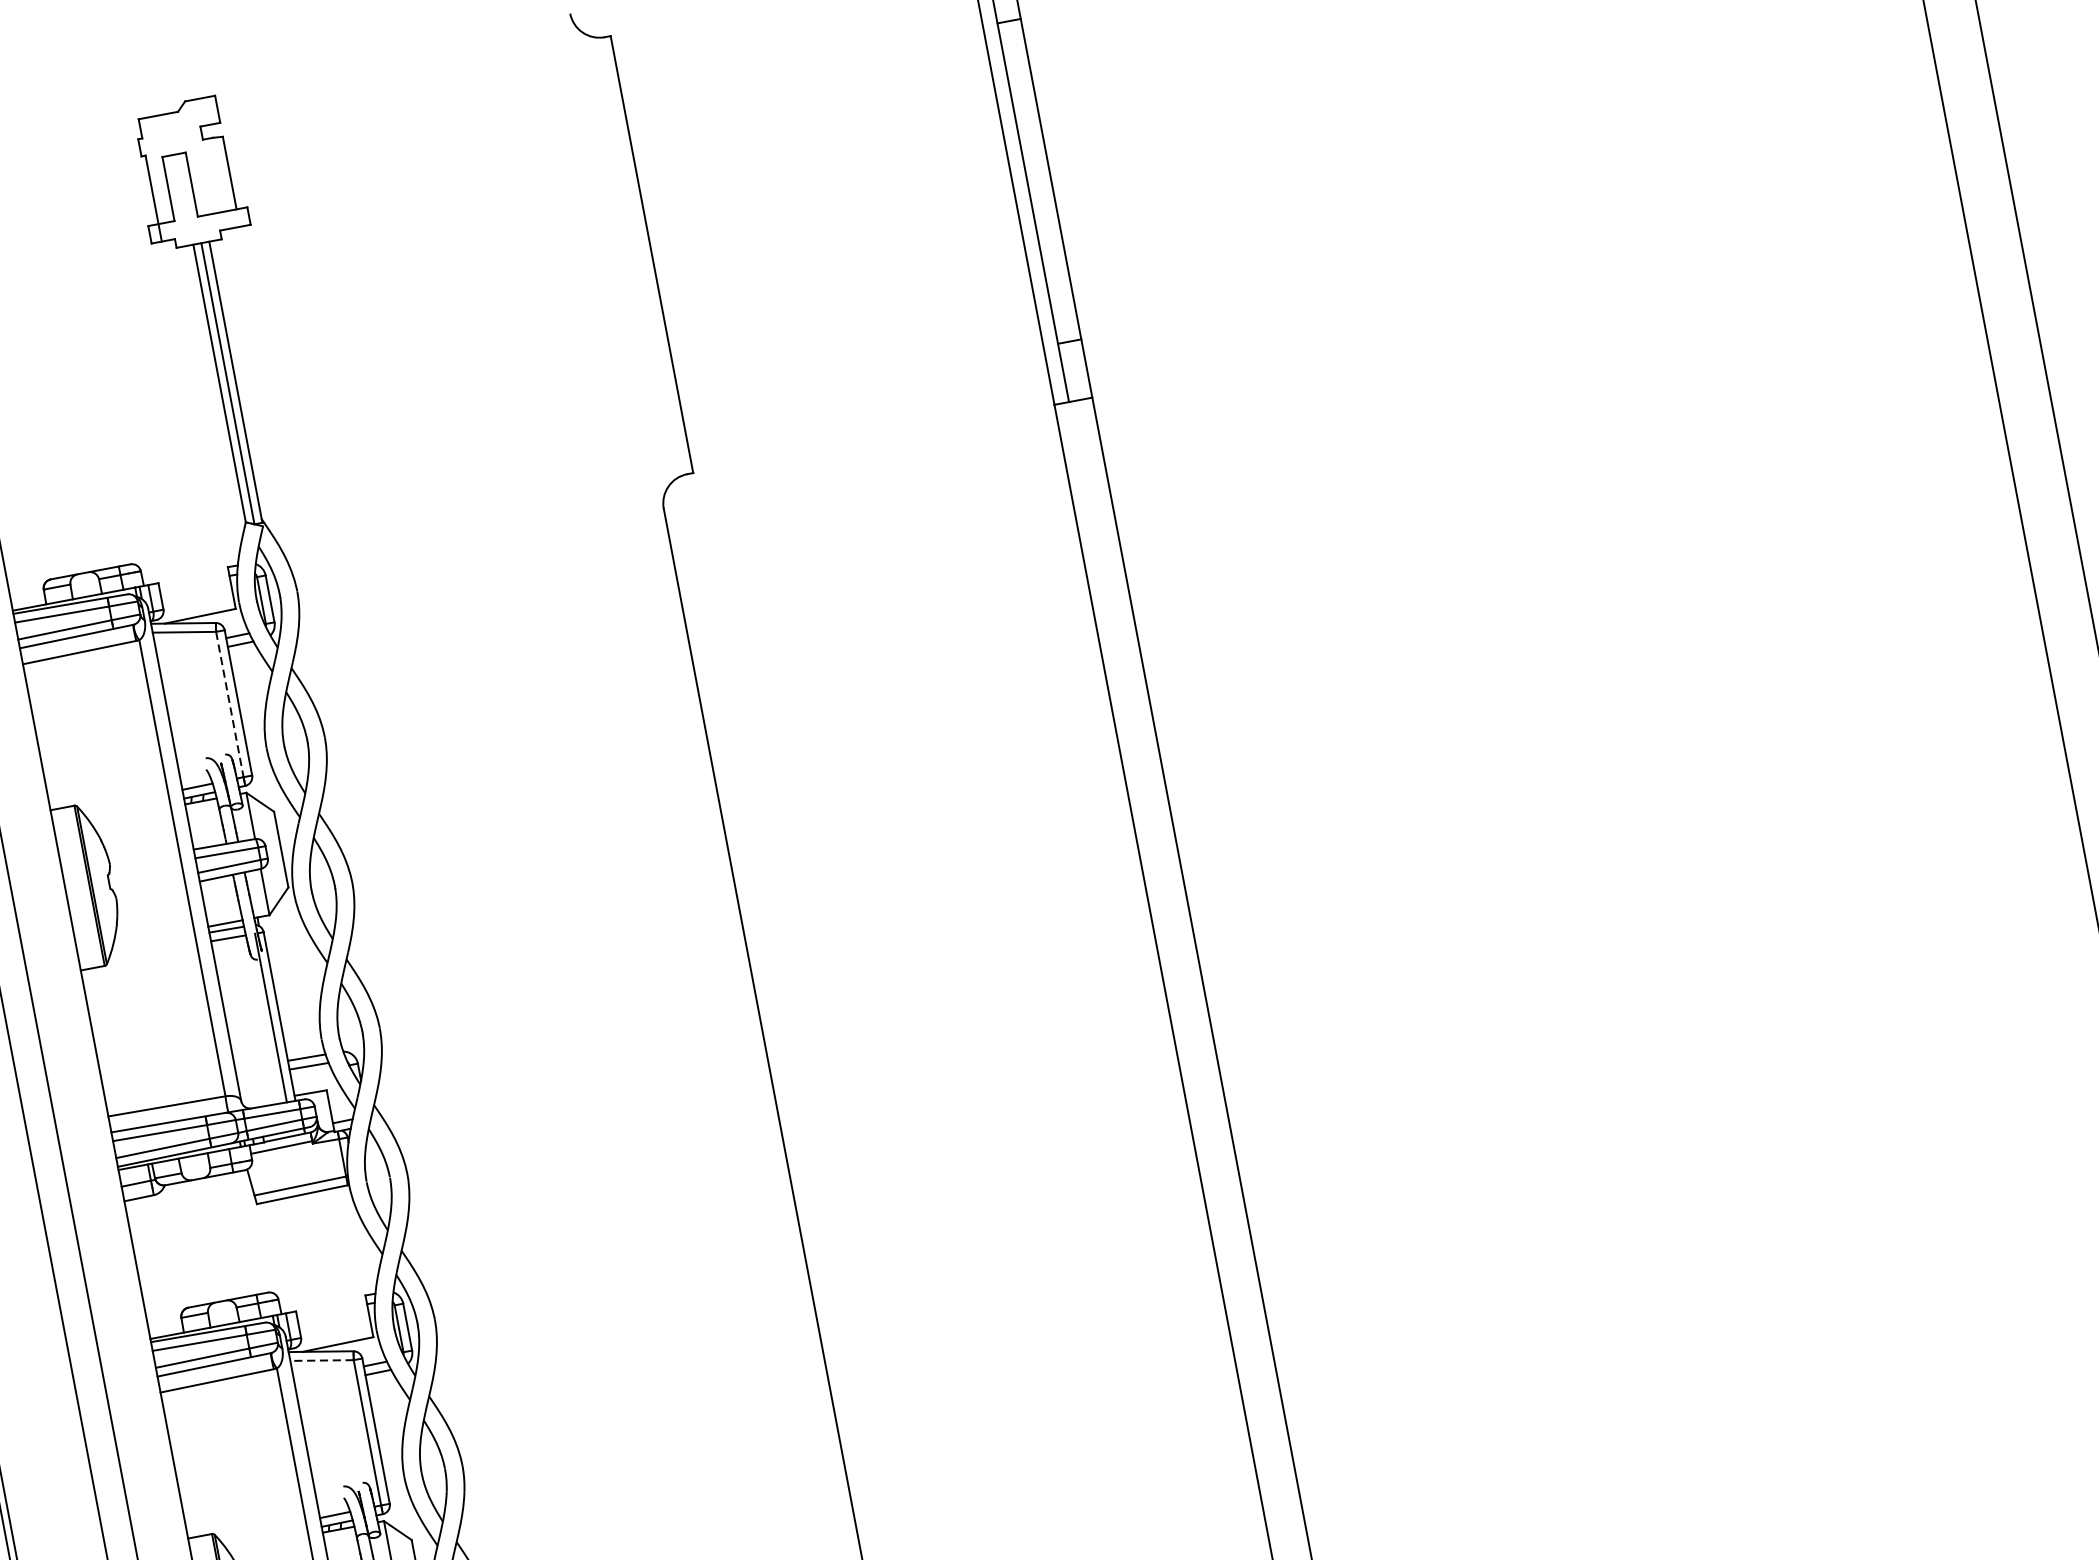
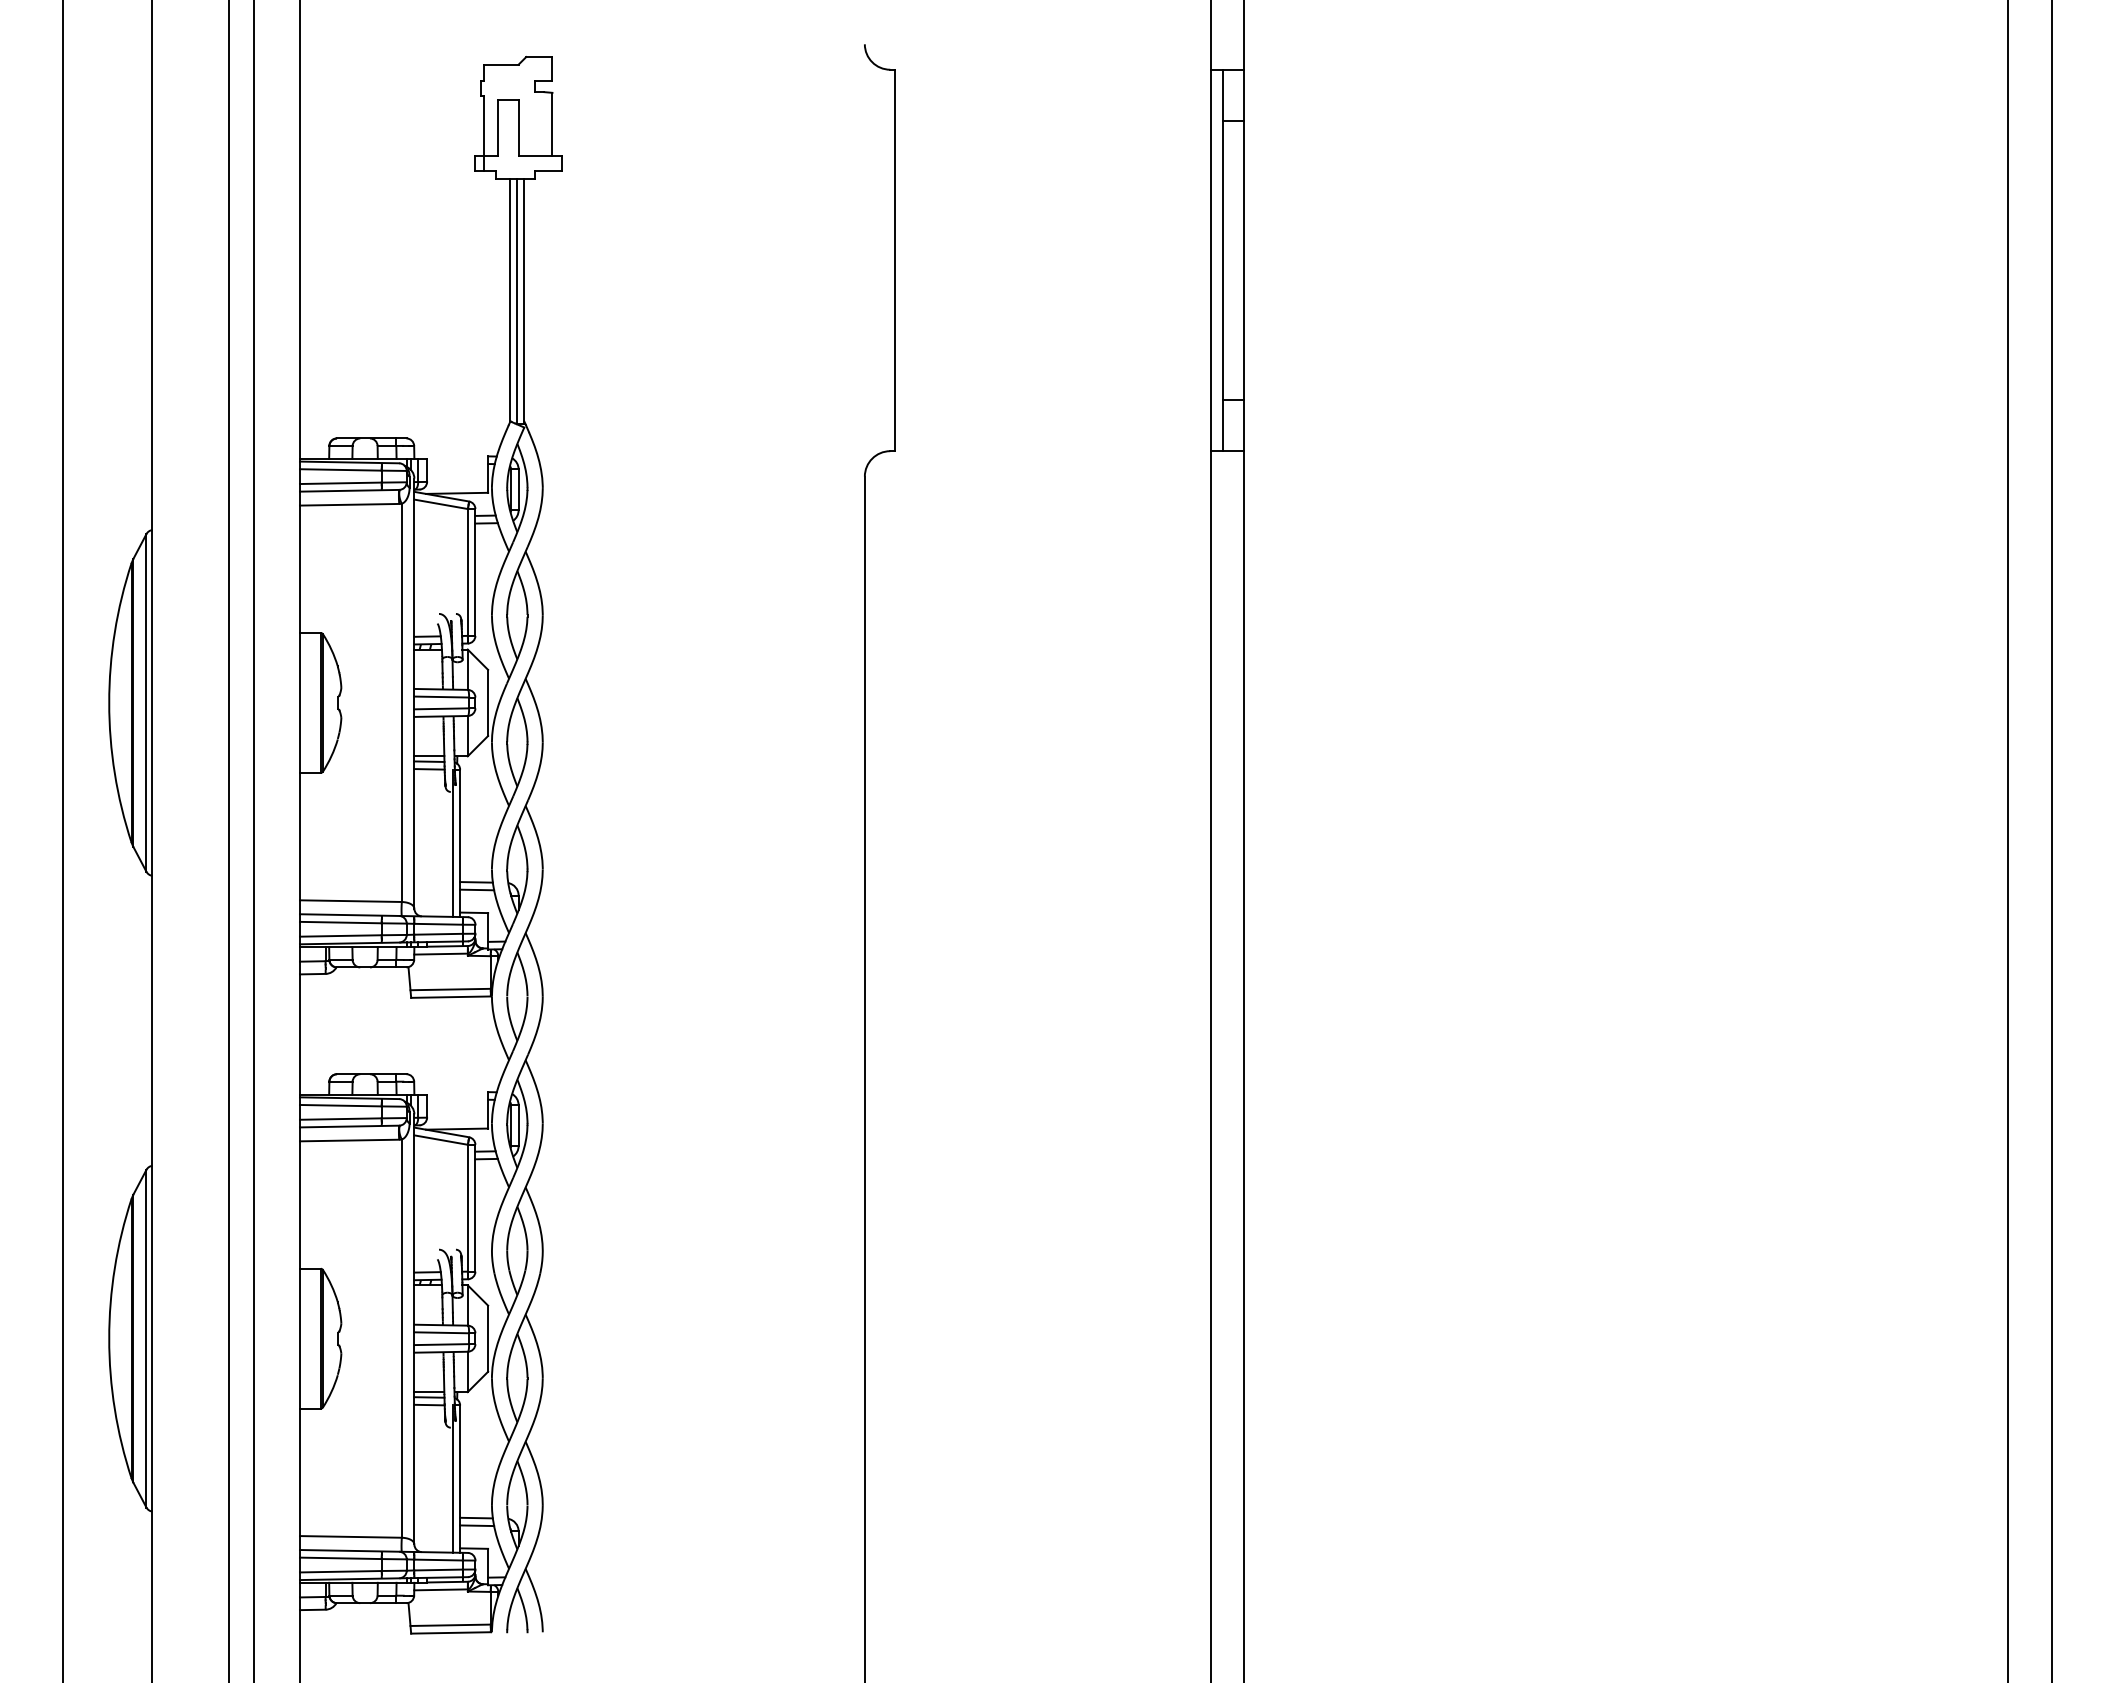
line: (229, 704) -> (467, 572), dashed -> solid
line: (321, 1361) -> (440, 1140), dashed -> solid

